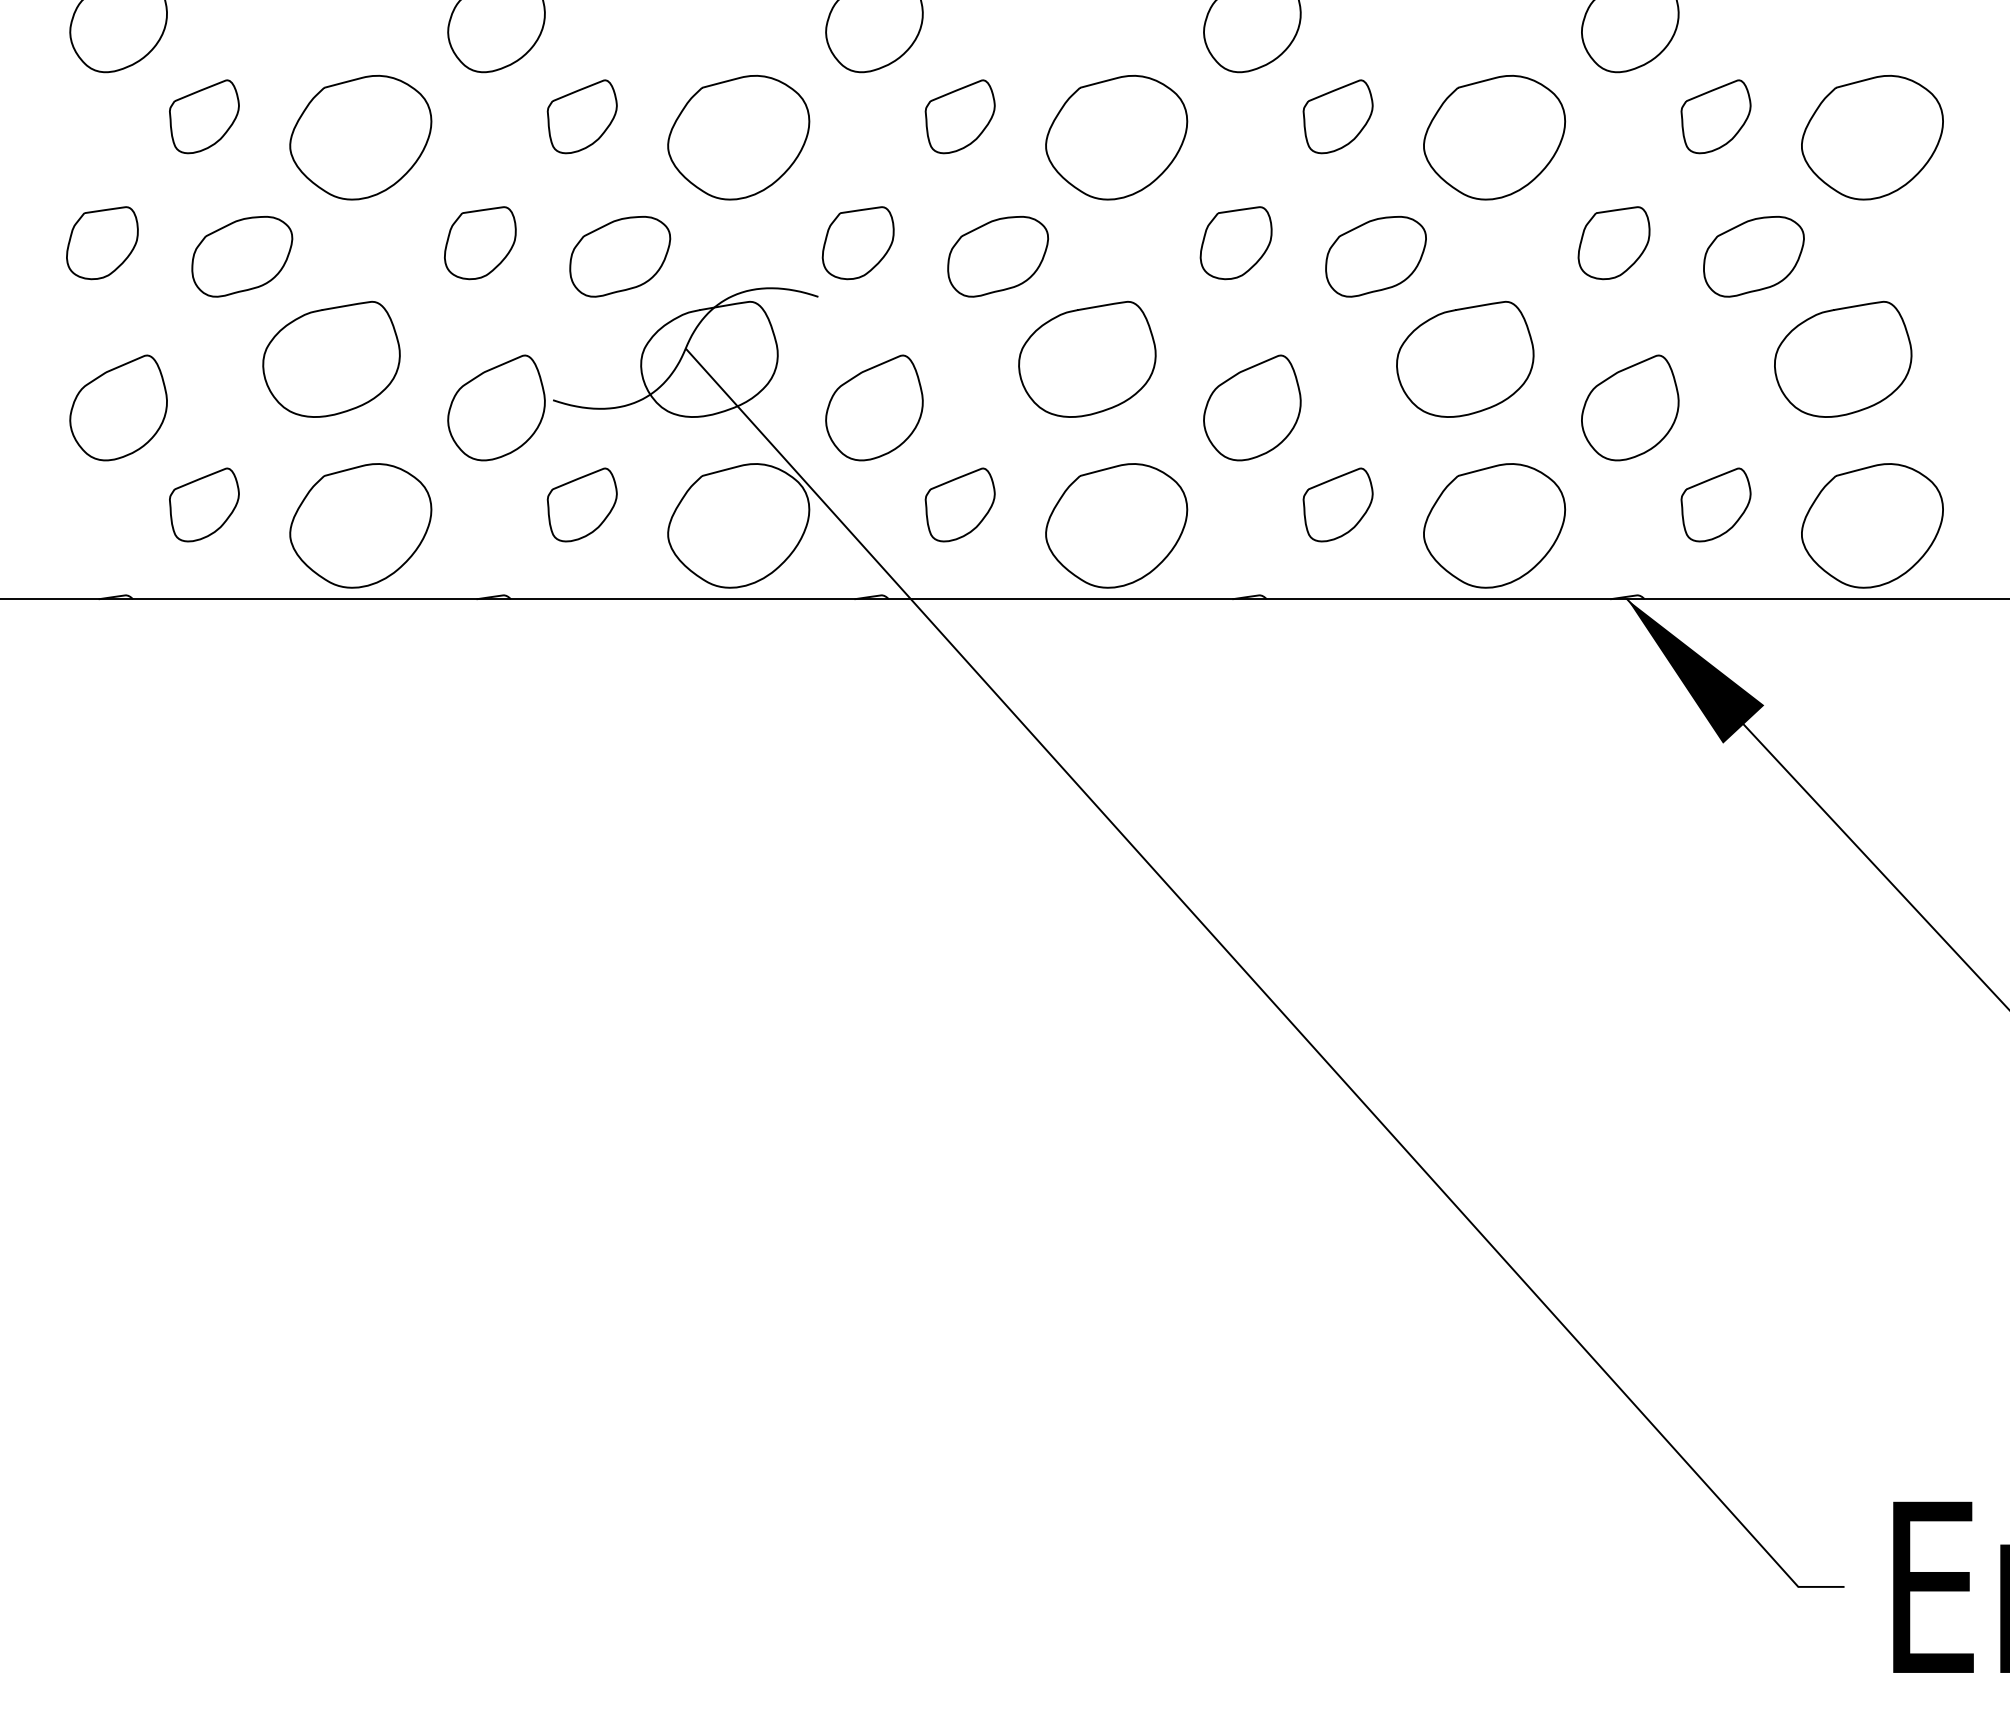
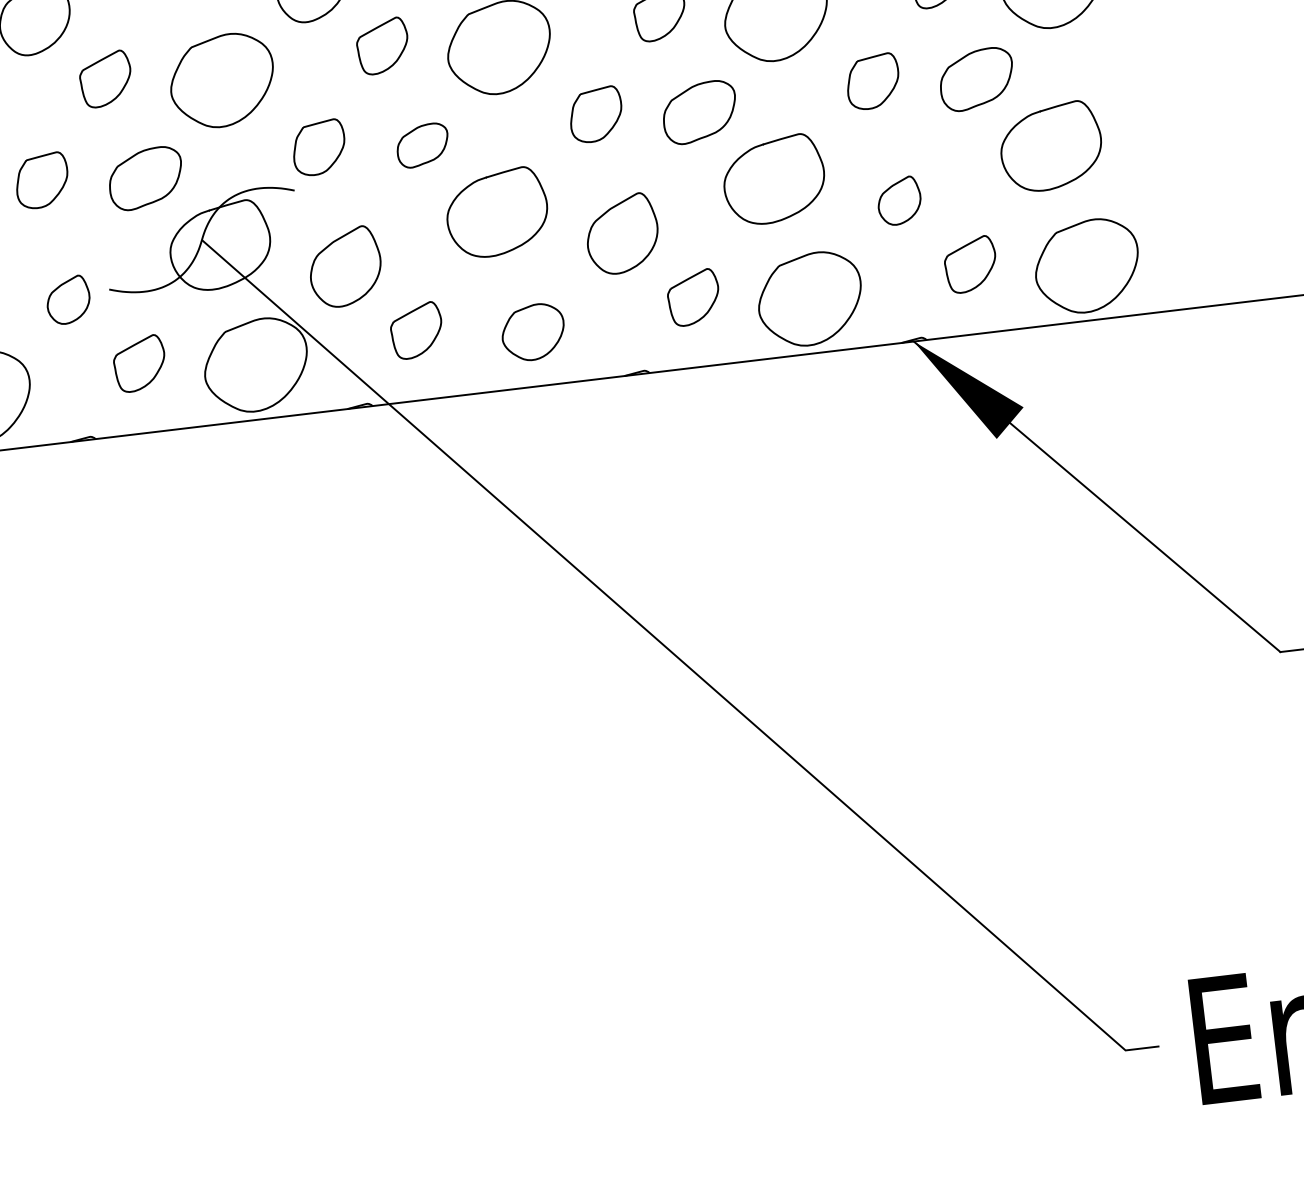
part: (997, 256) -> (422, 145), size x0.7
part: (496, 407) -> (68, 299), size x0.6
part: (1630, 407) -> (899, 200), size x0.6
part: (1116, 525) -> (533, 332), size x0.6

